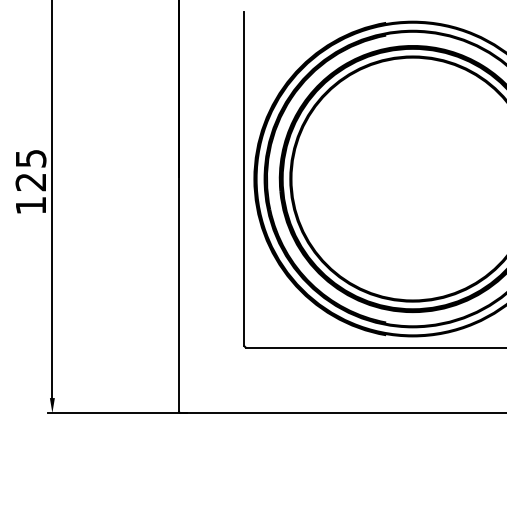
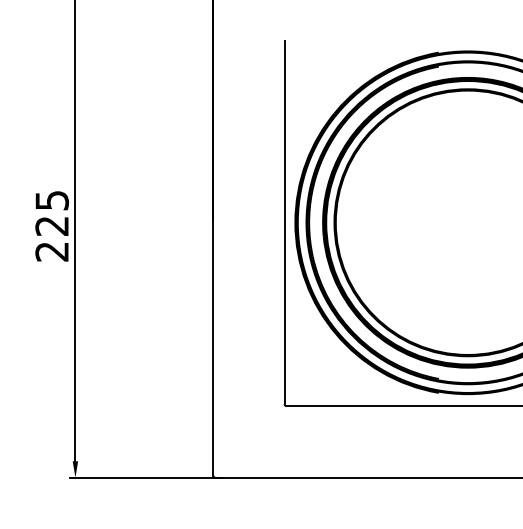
text: (30, 205) -> (51, 251), 125 -> 225

